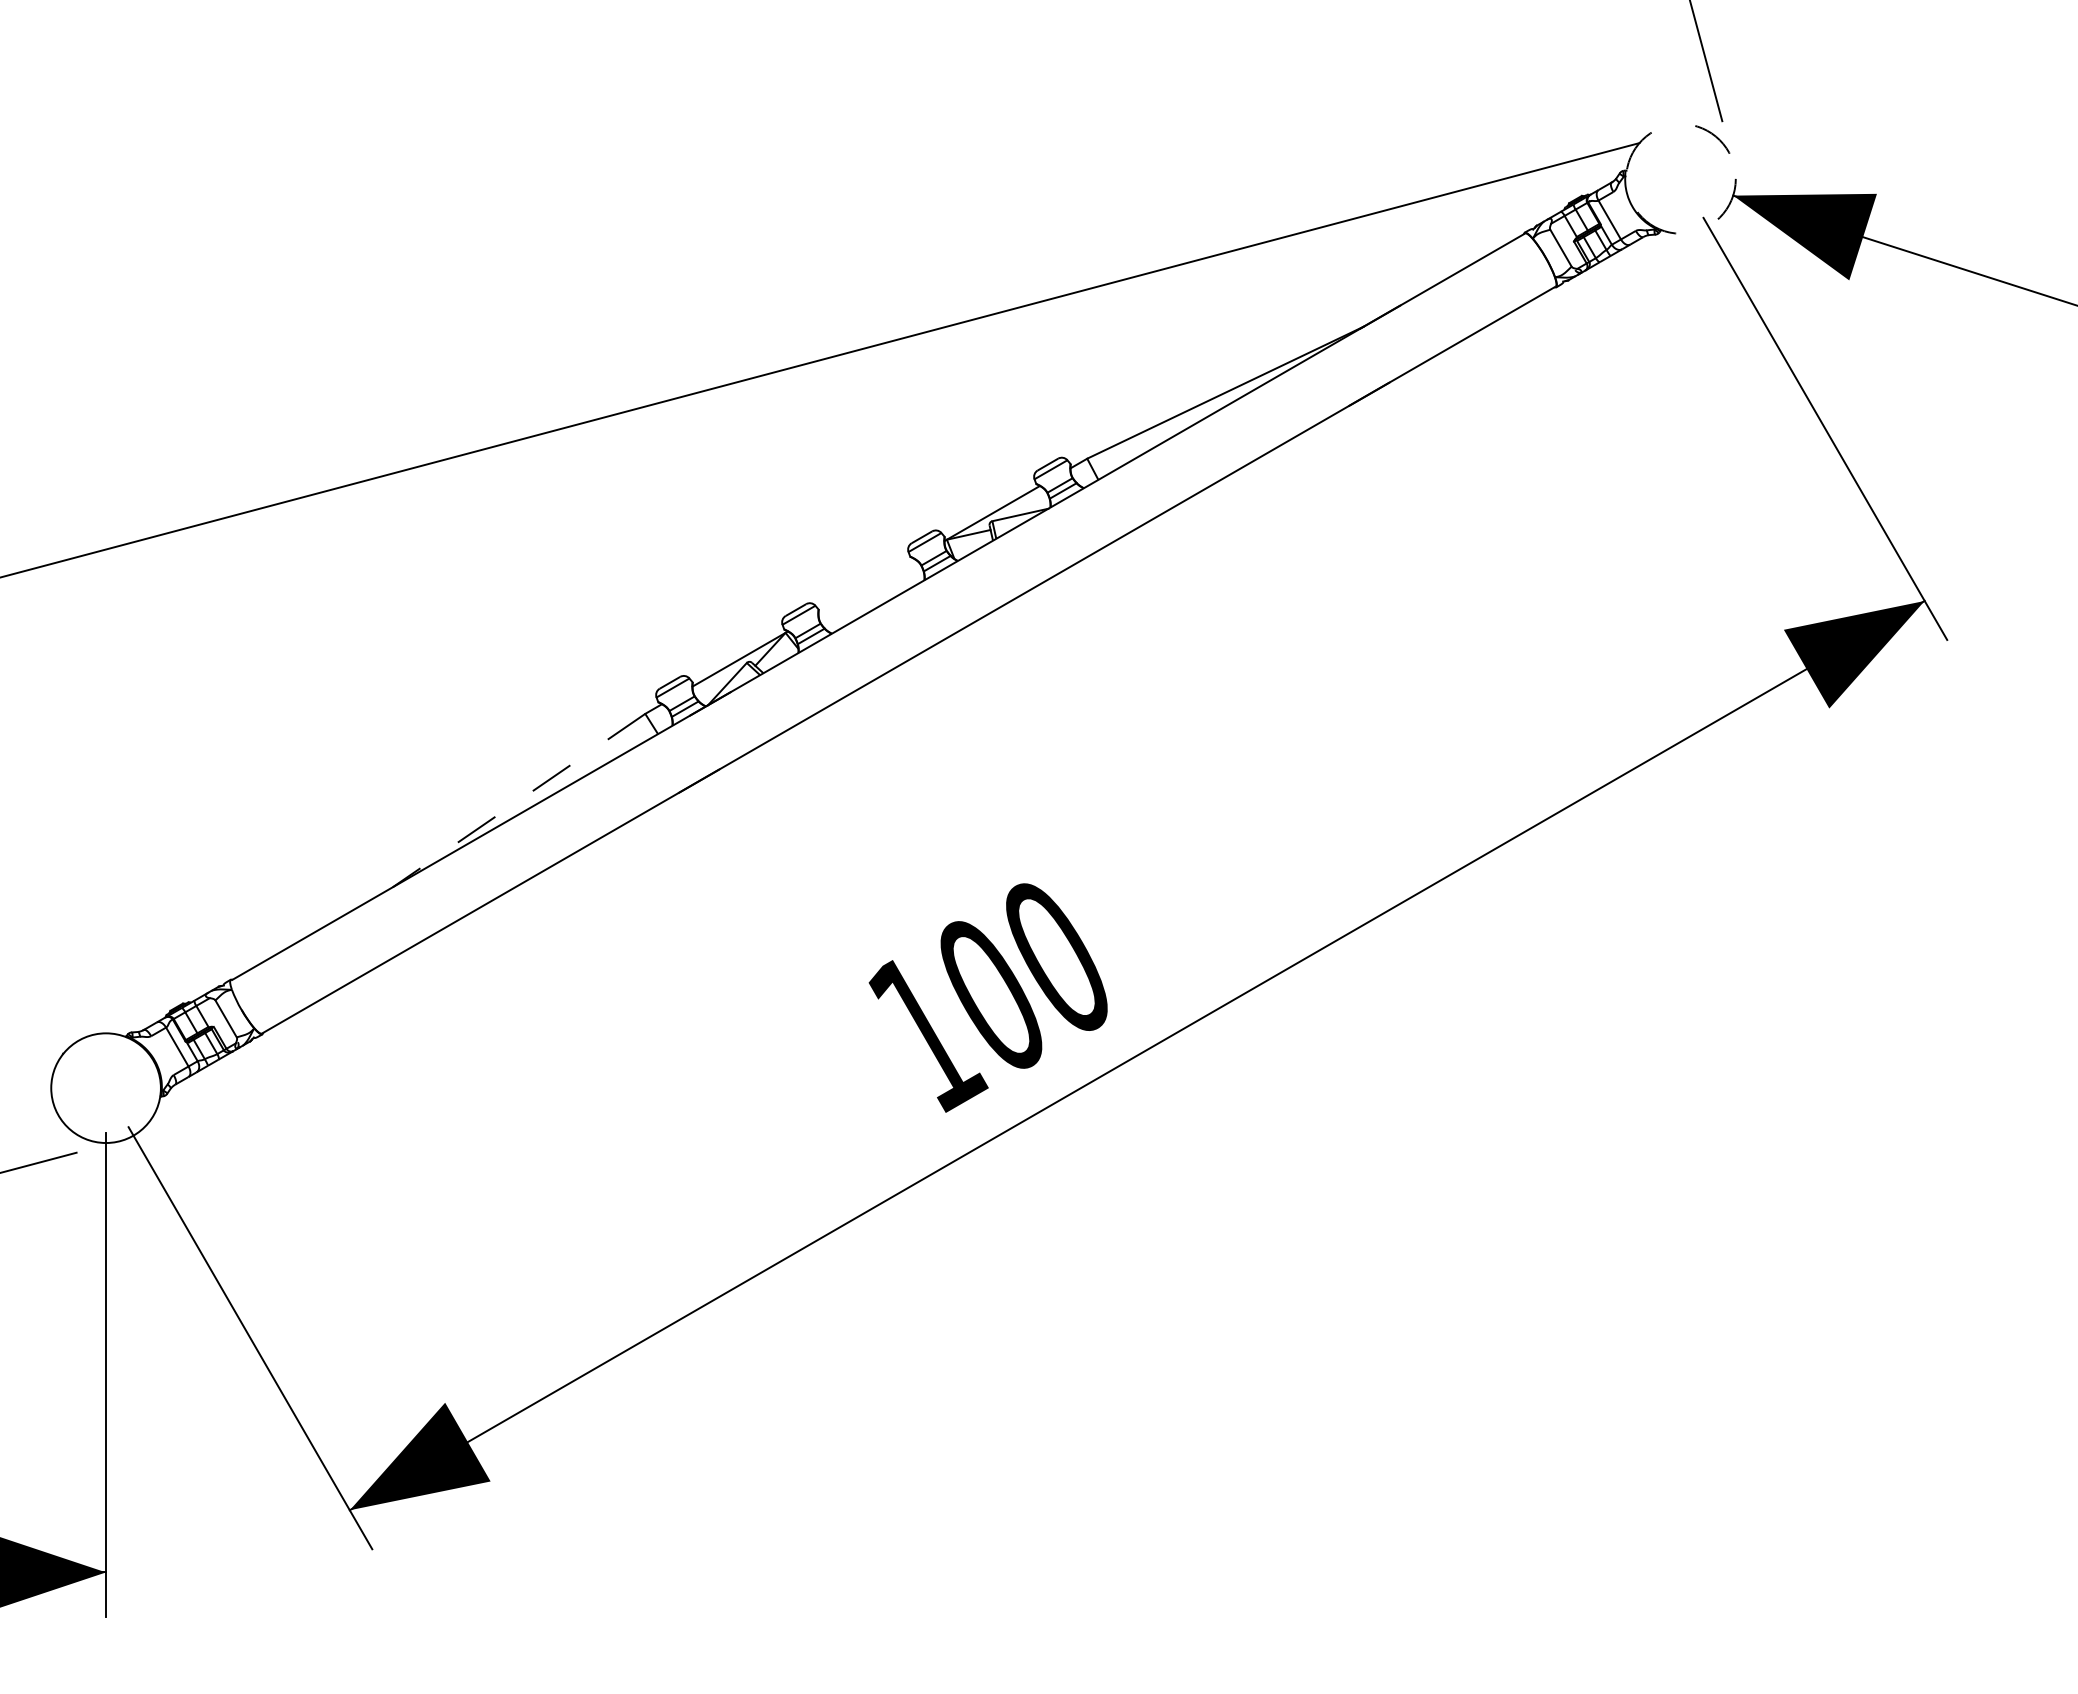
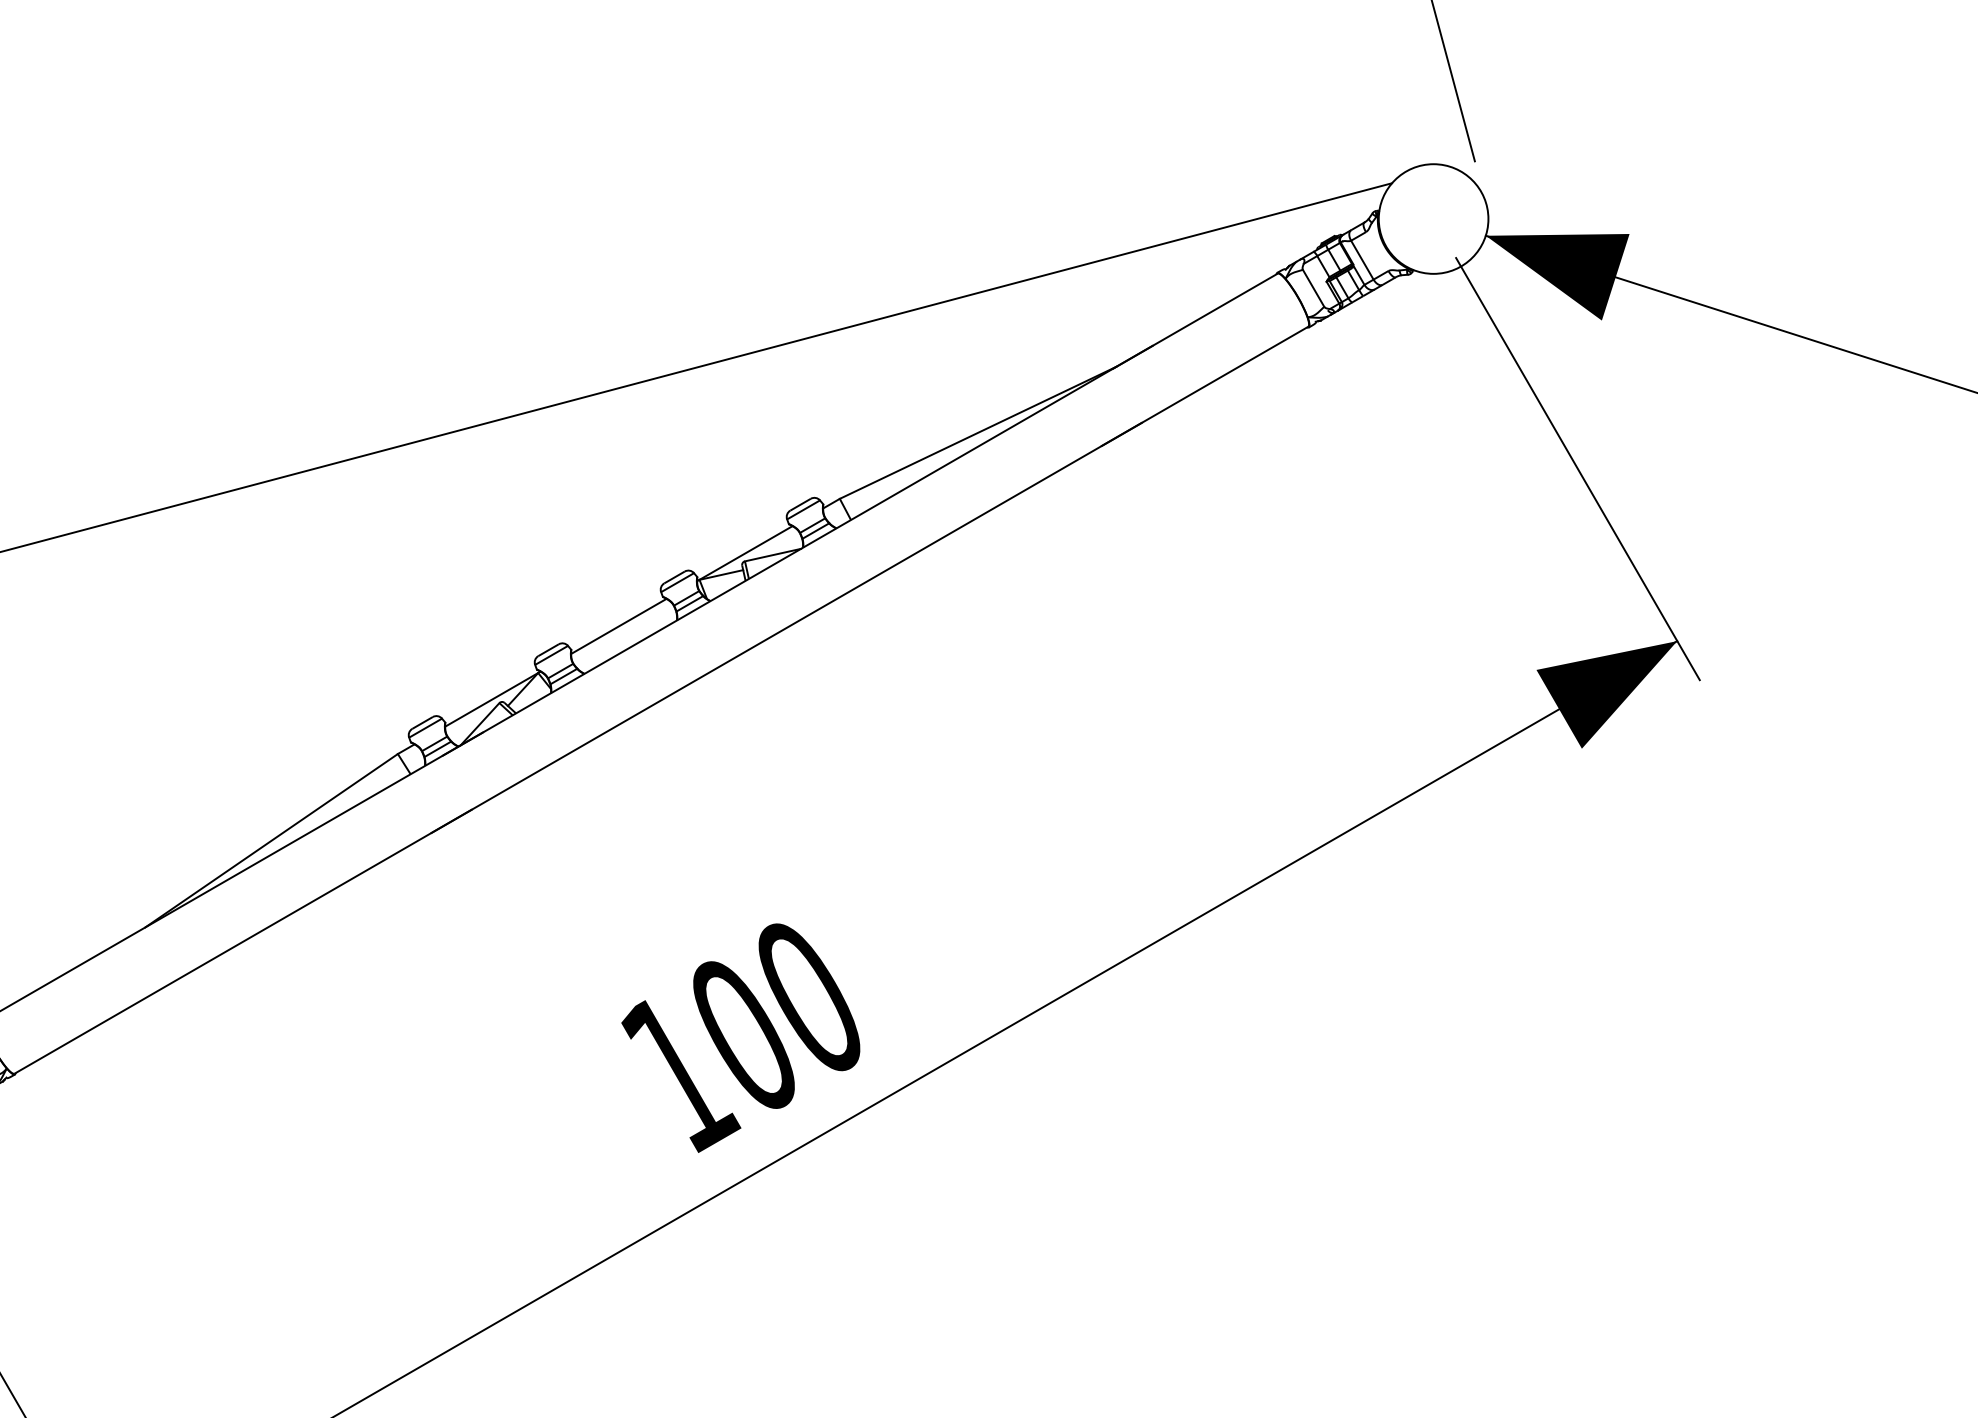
circle: (1680, 178) -> (1433, 218), dashed -> solid
line: (865, 585) -> (618, 625), added
line: (518, 800) -> (271, 840), dashed -> solid

